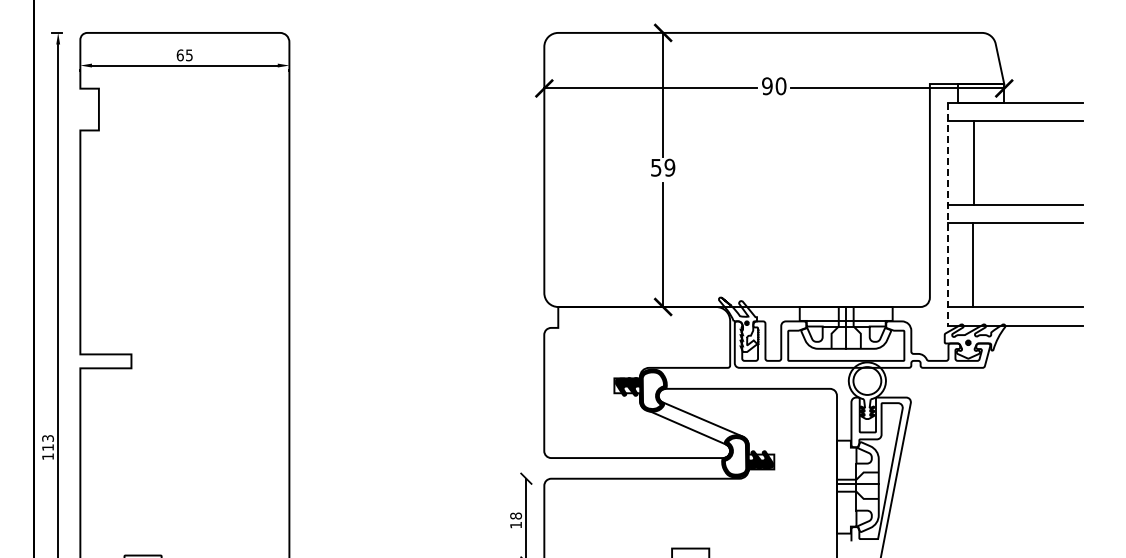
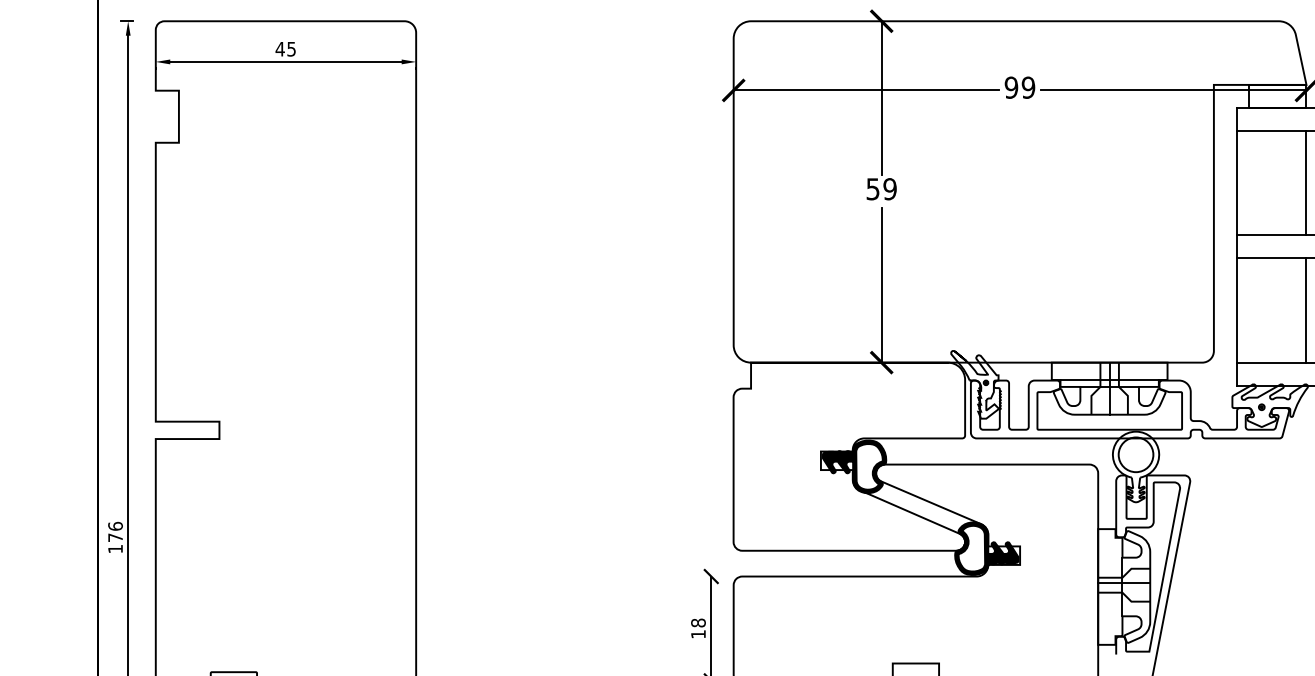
text: (179, 55) -> (279, 49), 65 -> 45
text: (780, 86) -> (1027, 88), 90 -> 99
line: (974, 162) -> (1306, 182), moved
line: (948, 214) -> (1237, 247), dashed -> solid
line: (973, 265) -> (1306, 310), moved
text: (47, 442) -> (114, 531), 113 -> 176

